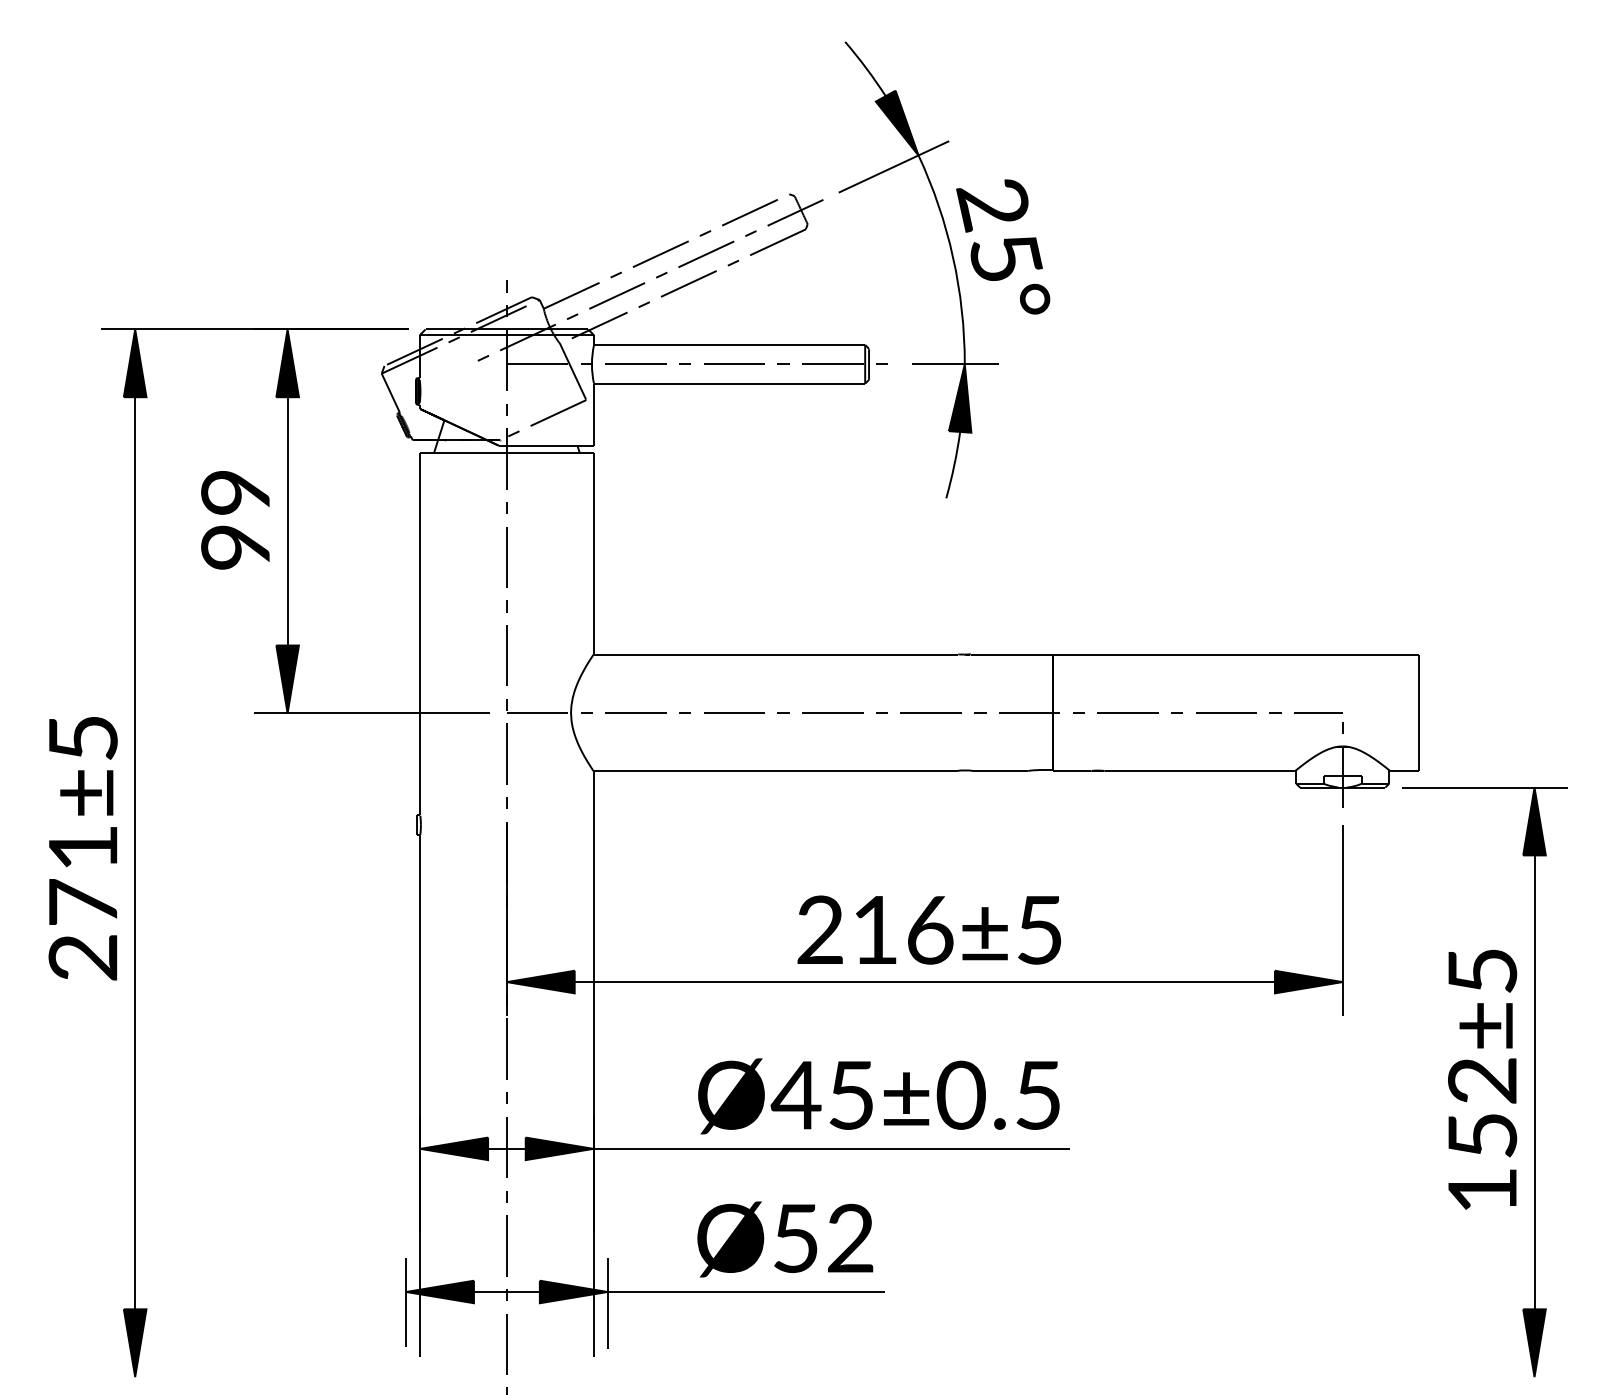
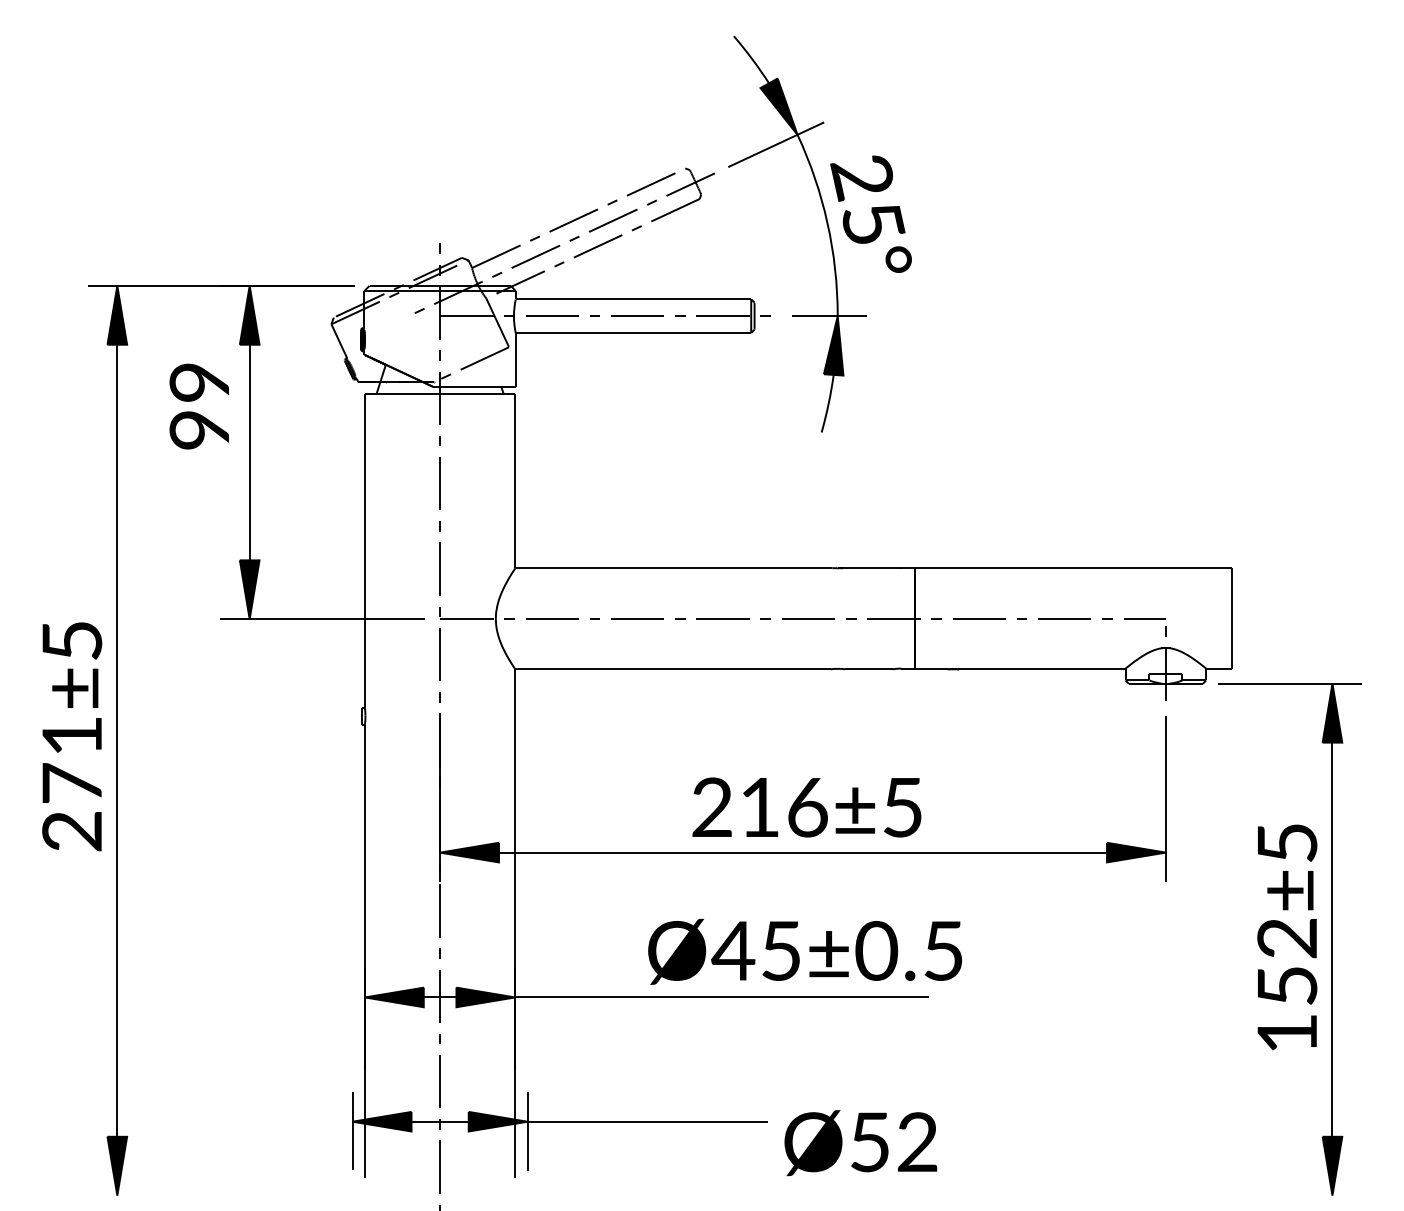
text: (234, 520) -> (198, 406), moved
text: (879, 1095) -> (805, 951), moved
text: (784, 1239) -> (860, 1143), moved

